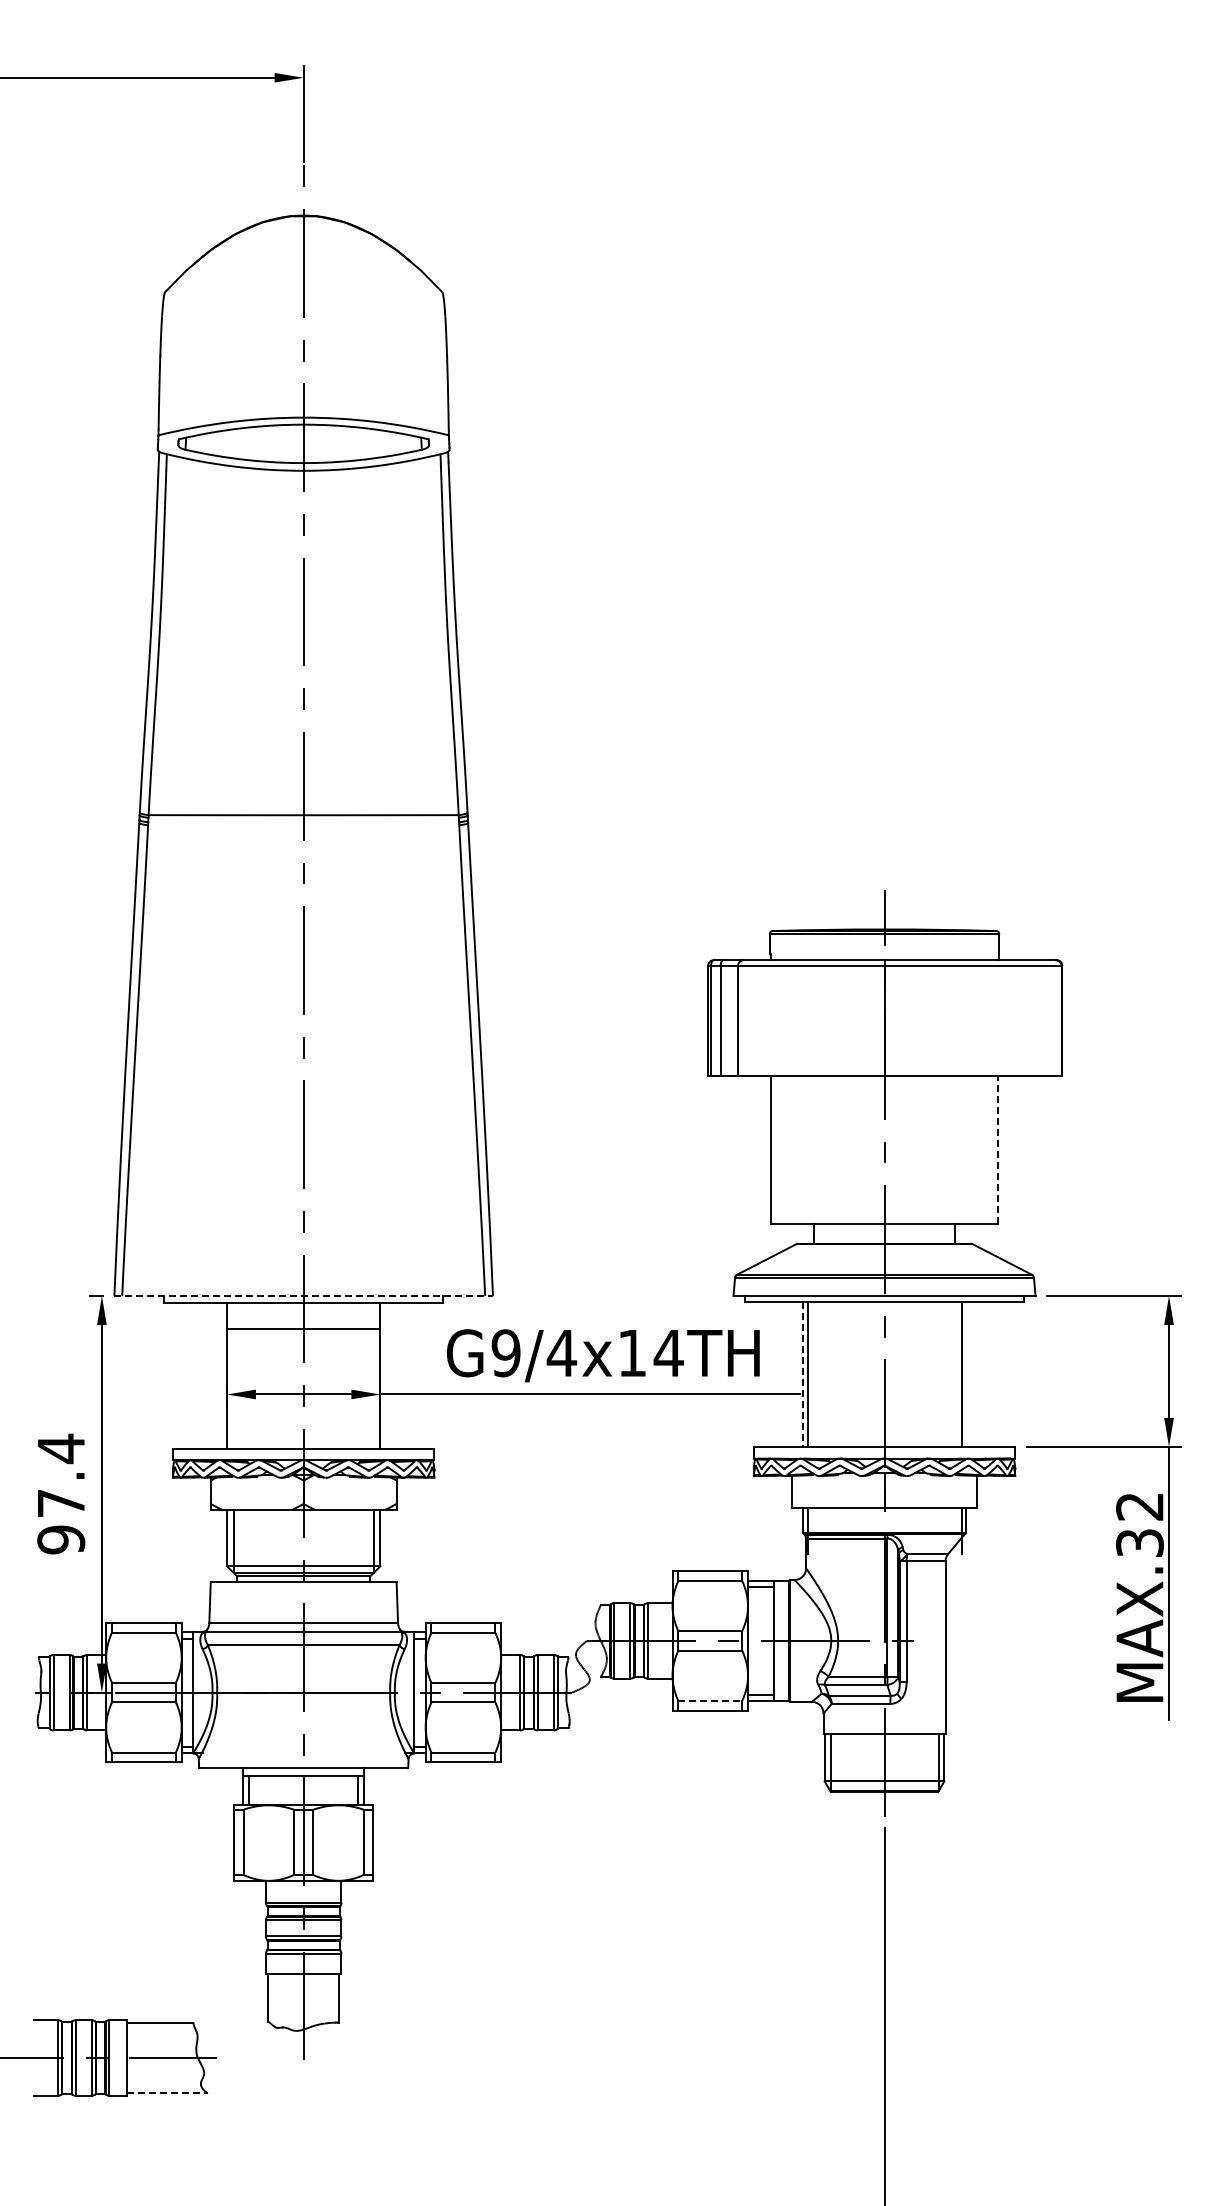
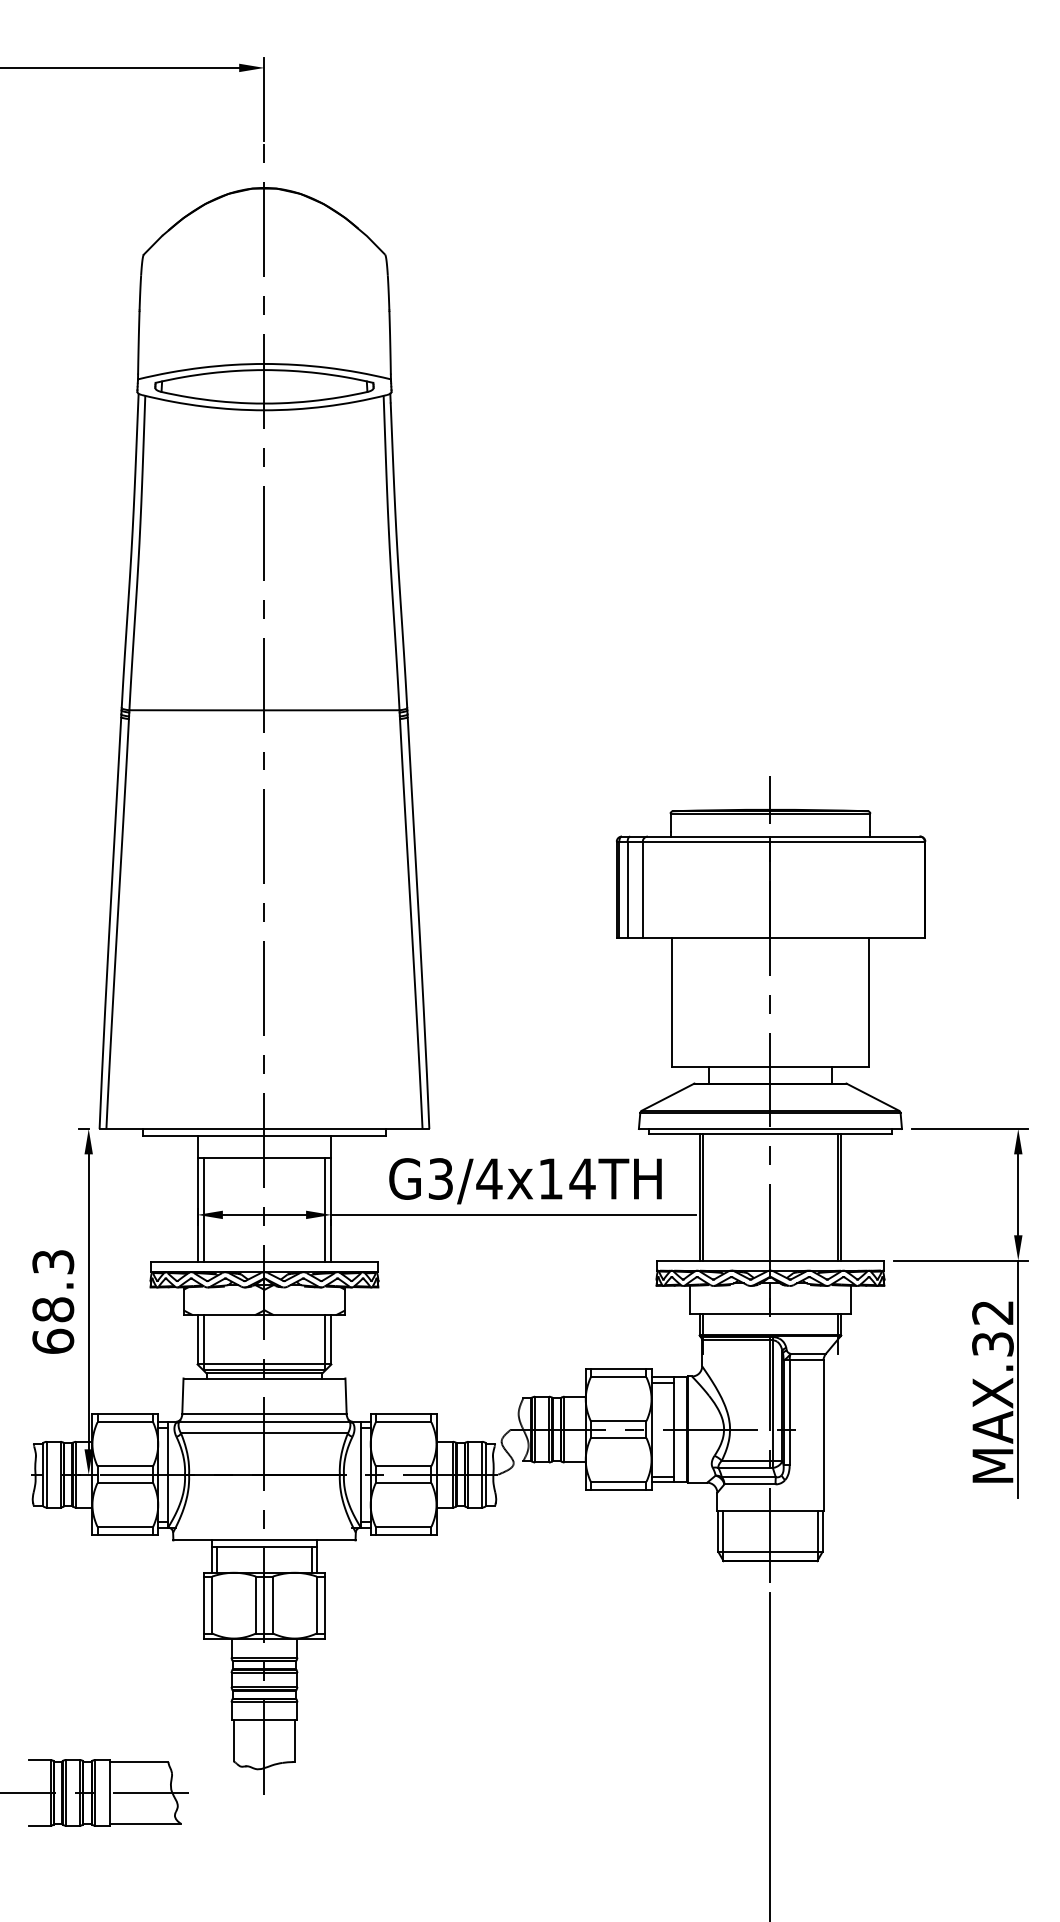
line: (997, 1149) -> (868, 1001), dashed -> solid
line: (304, 1295) -> (265, 1128), dashed -> solid
text: (505, 1353) -> (440, 1179), G9/4x14TH -> G3/4x14TH
line: (965, 1373) -> (840, 1196), added
line: (803, 1374) -> (699, 1197), dashed -> solid
line: (233, 1388) -> (203, 1209), added
line: (373, 1388) -> (325, 1209), added
text: (61, 1493) -> (53, 1301), 97.4 -> 68.3
line: (710, 1700) -> (618, 1481), dashed -> solid
line: (167, 2093) -> (145, 1823), dashed -> solid

